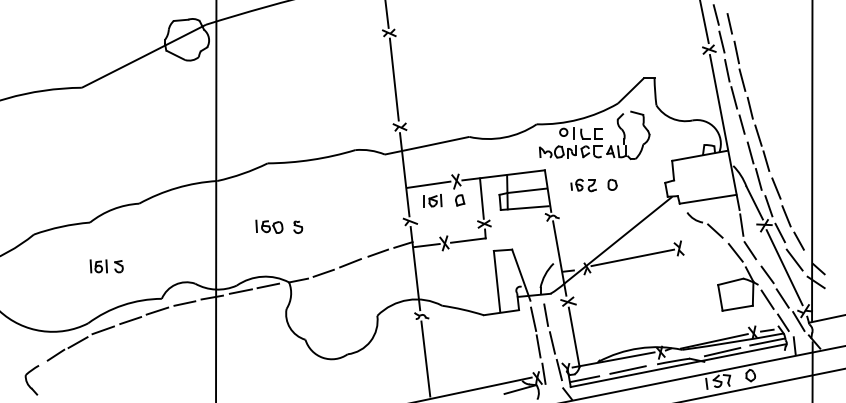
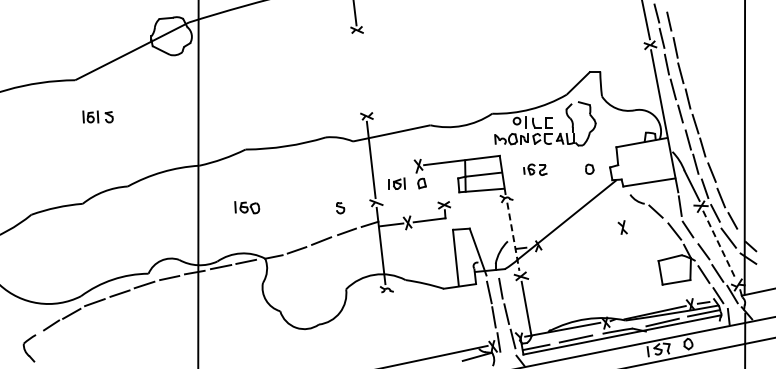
line: (394, 79) -> (361, 72), removed
part: (612, 184) -> (589, 168), moved
line: (428, 185) -> (393, 169), removed
line: (481, 198) -> (441, 181), removed
part: (298, 227) -> (340, 208), moved
line: (632, 257) -> (580, 235), removed
line: (559, 258) -> (513, 236), solid -> dashed
part: (106, 265) -> (97, 116), moved
line: (784, 268) -> (719, 245), solid -> dashed
line: (425, 358) -> (390, 328), removed

